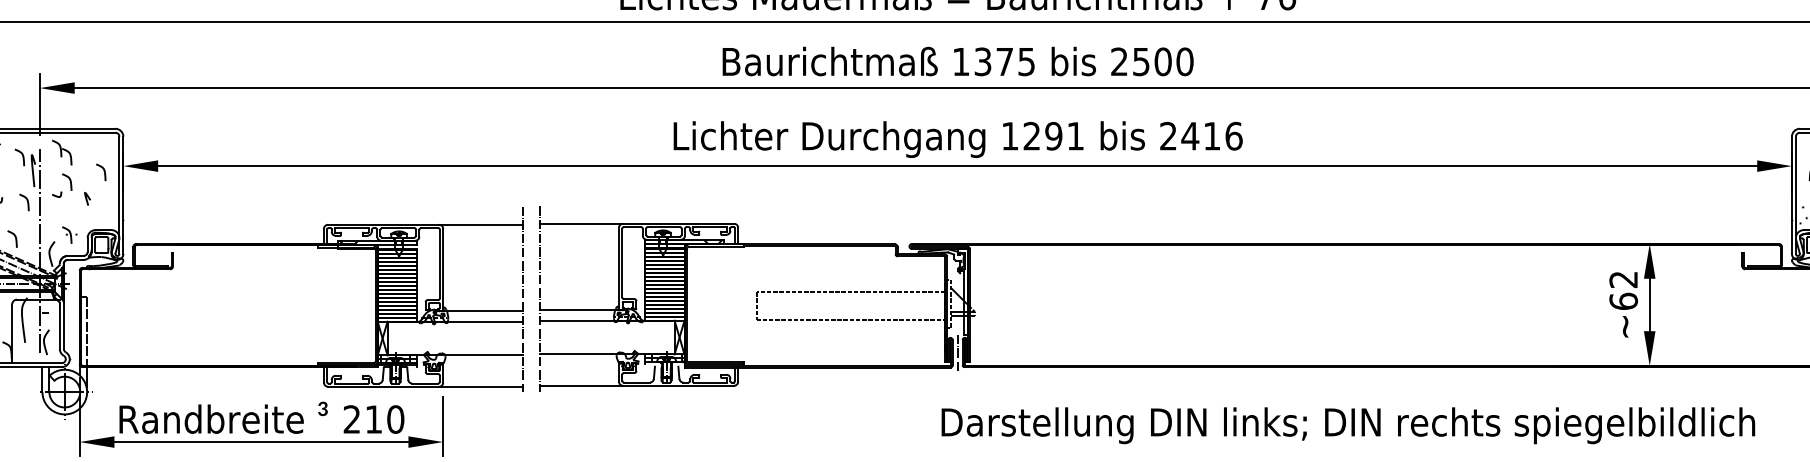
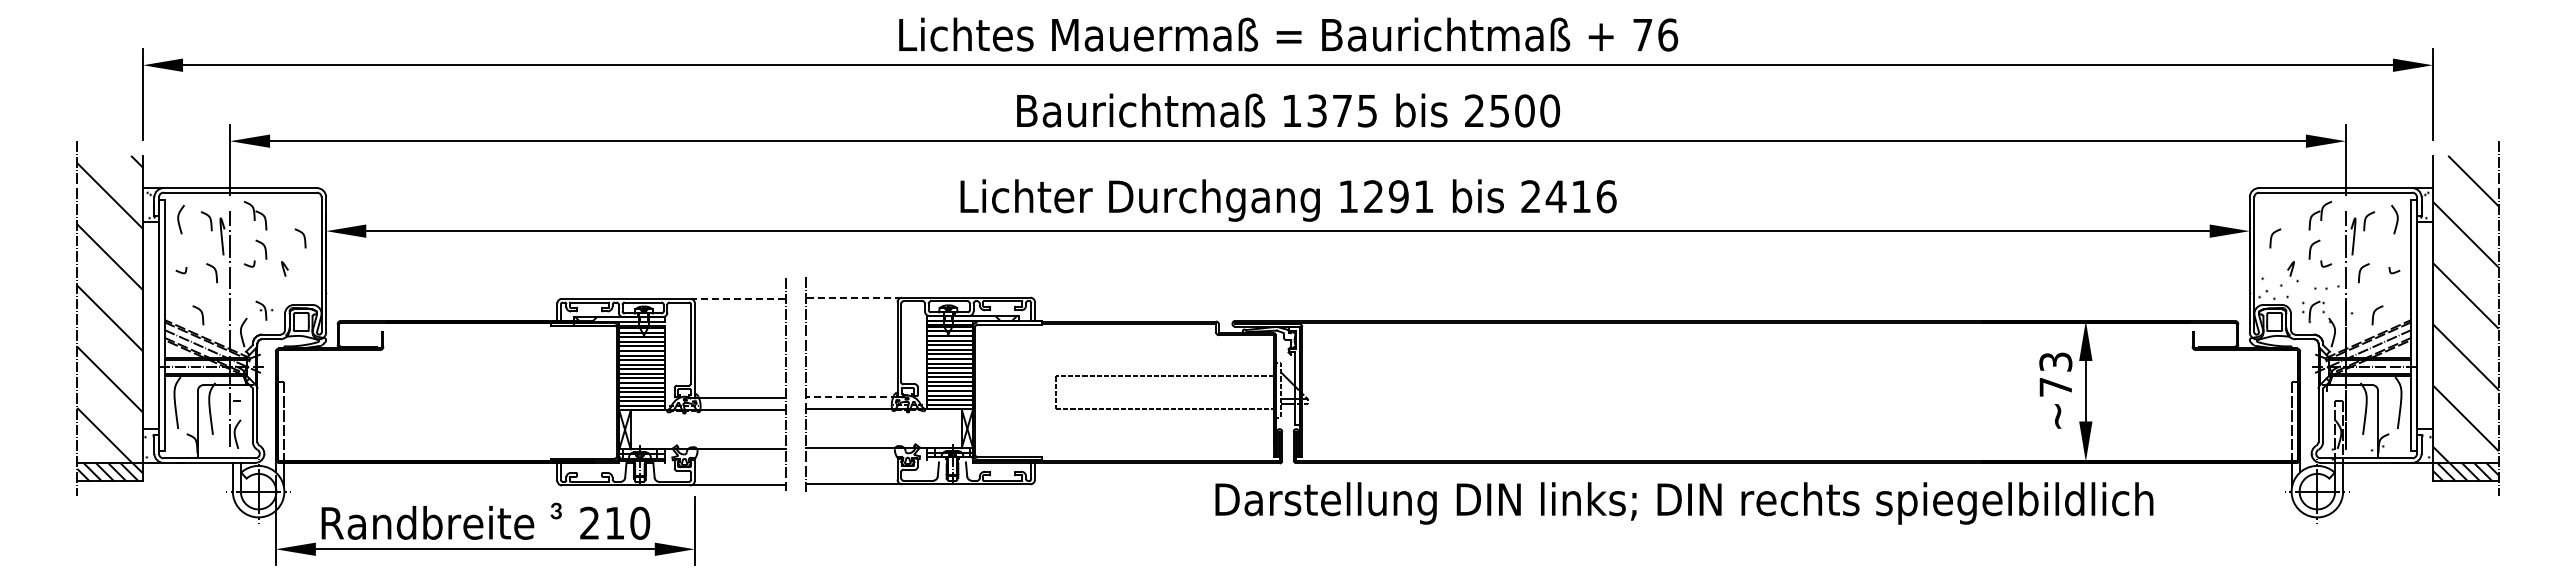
line: (580, 223) -> (853, 297), solid -> dashed
line: (481, 224) -> (738, 298), solid -> dashed
text: (1623, 290) -> (2055, 374), ~62 -> ~73
line: (579, 310) -> (851, 397), solid -> dashed
line: (957, 352) -> (1287, 445), removed
text: (1348, 425) -> (1684, 503), moved

